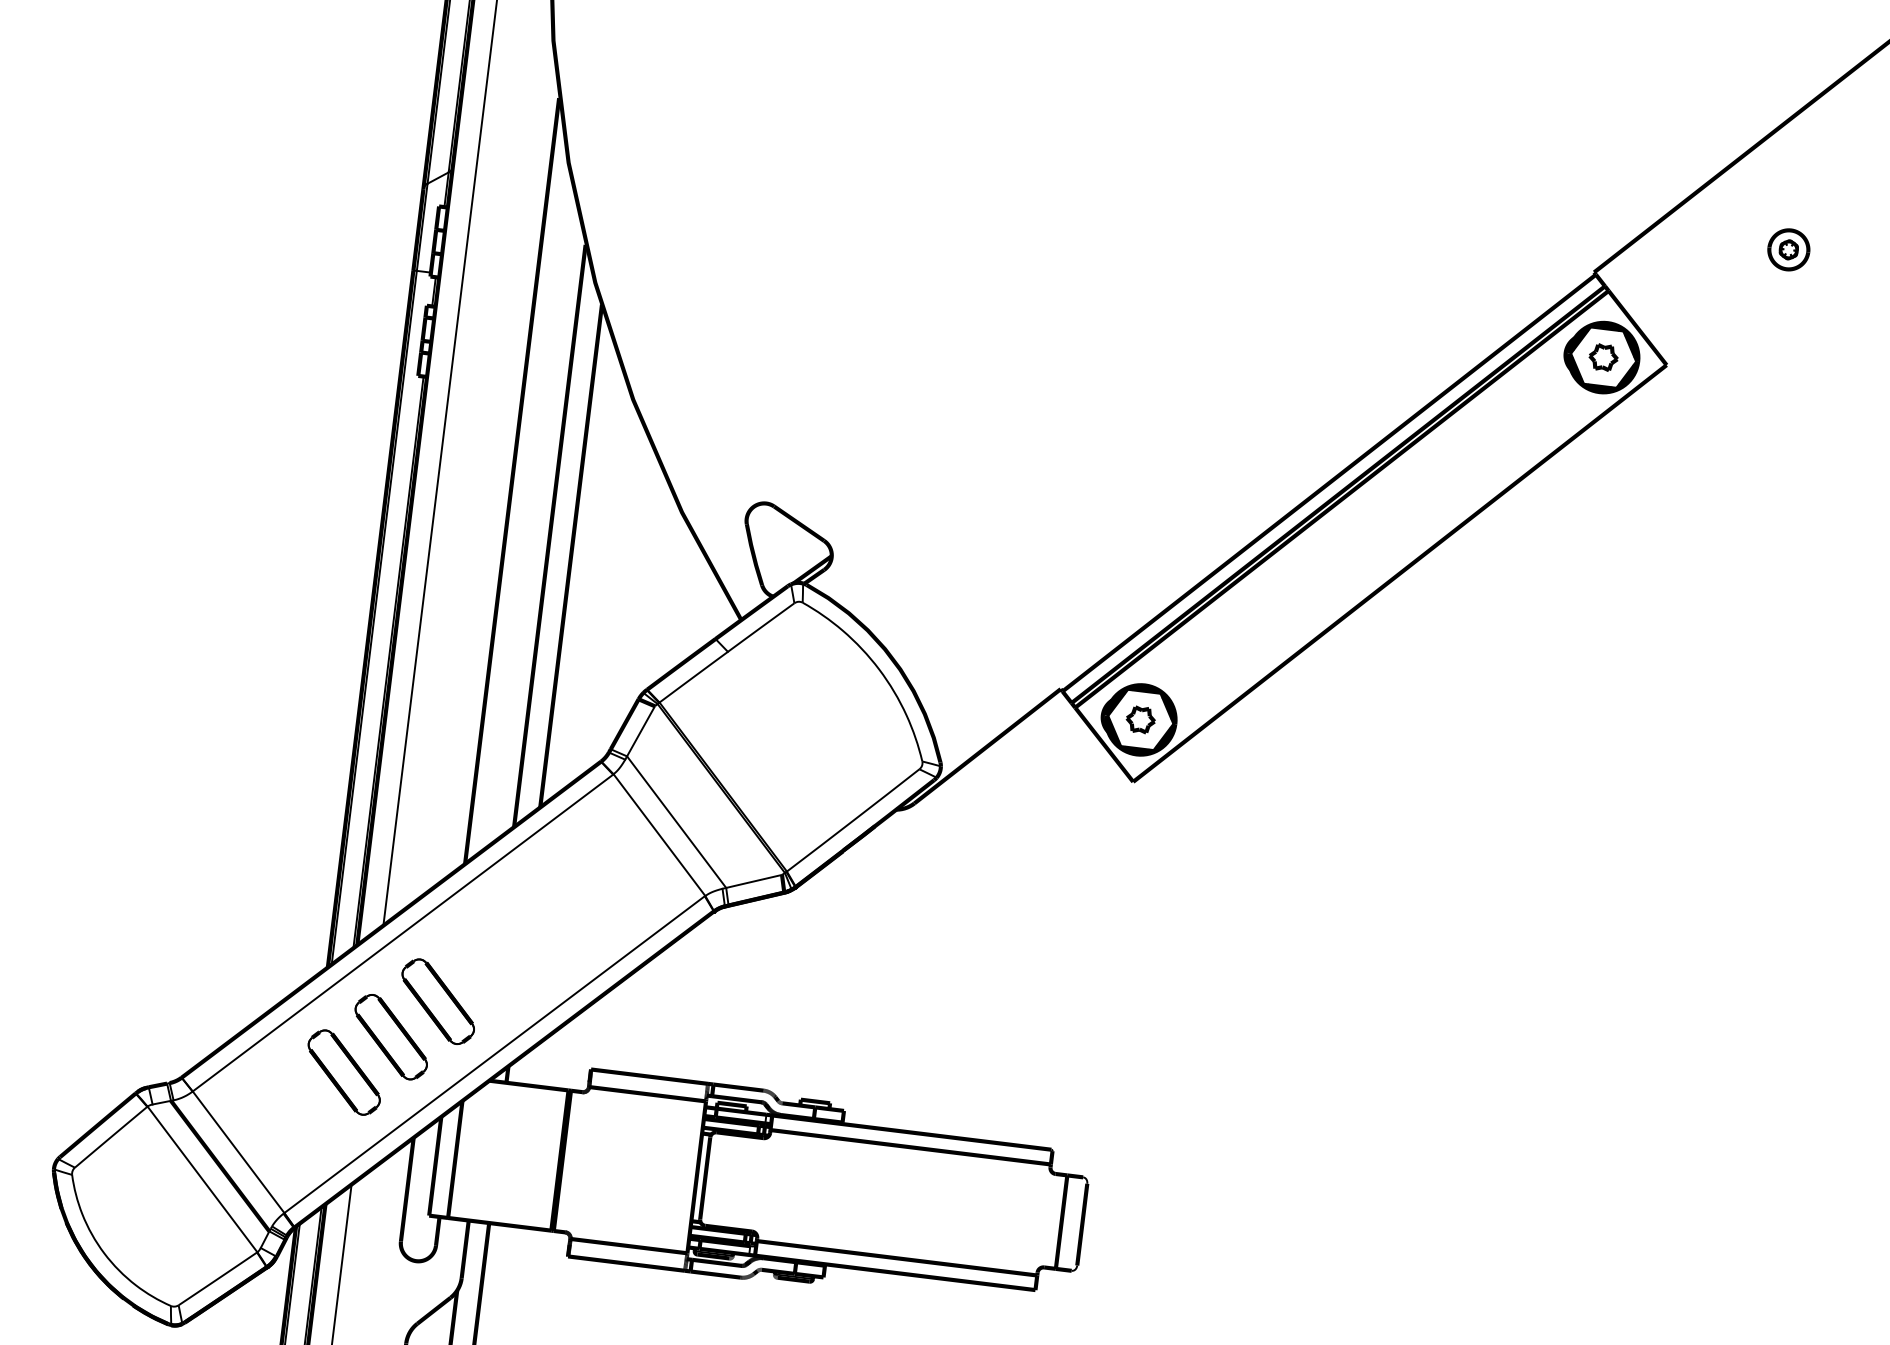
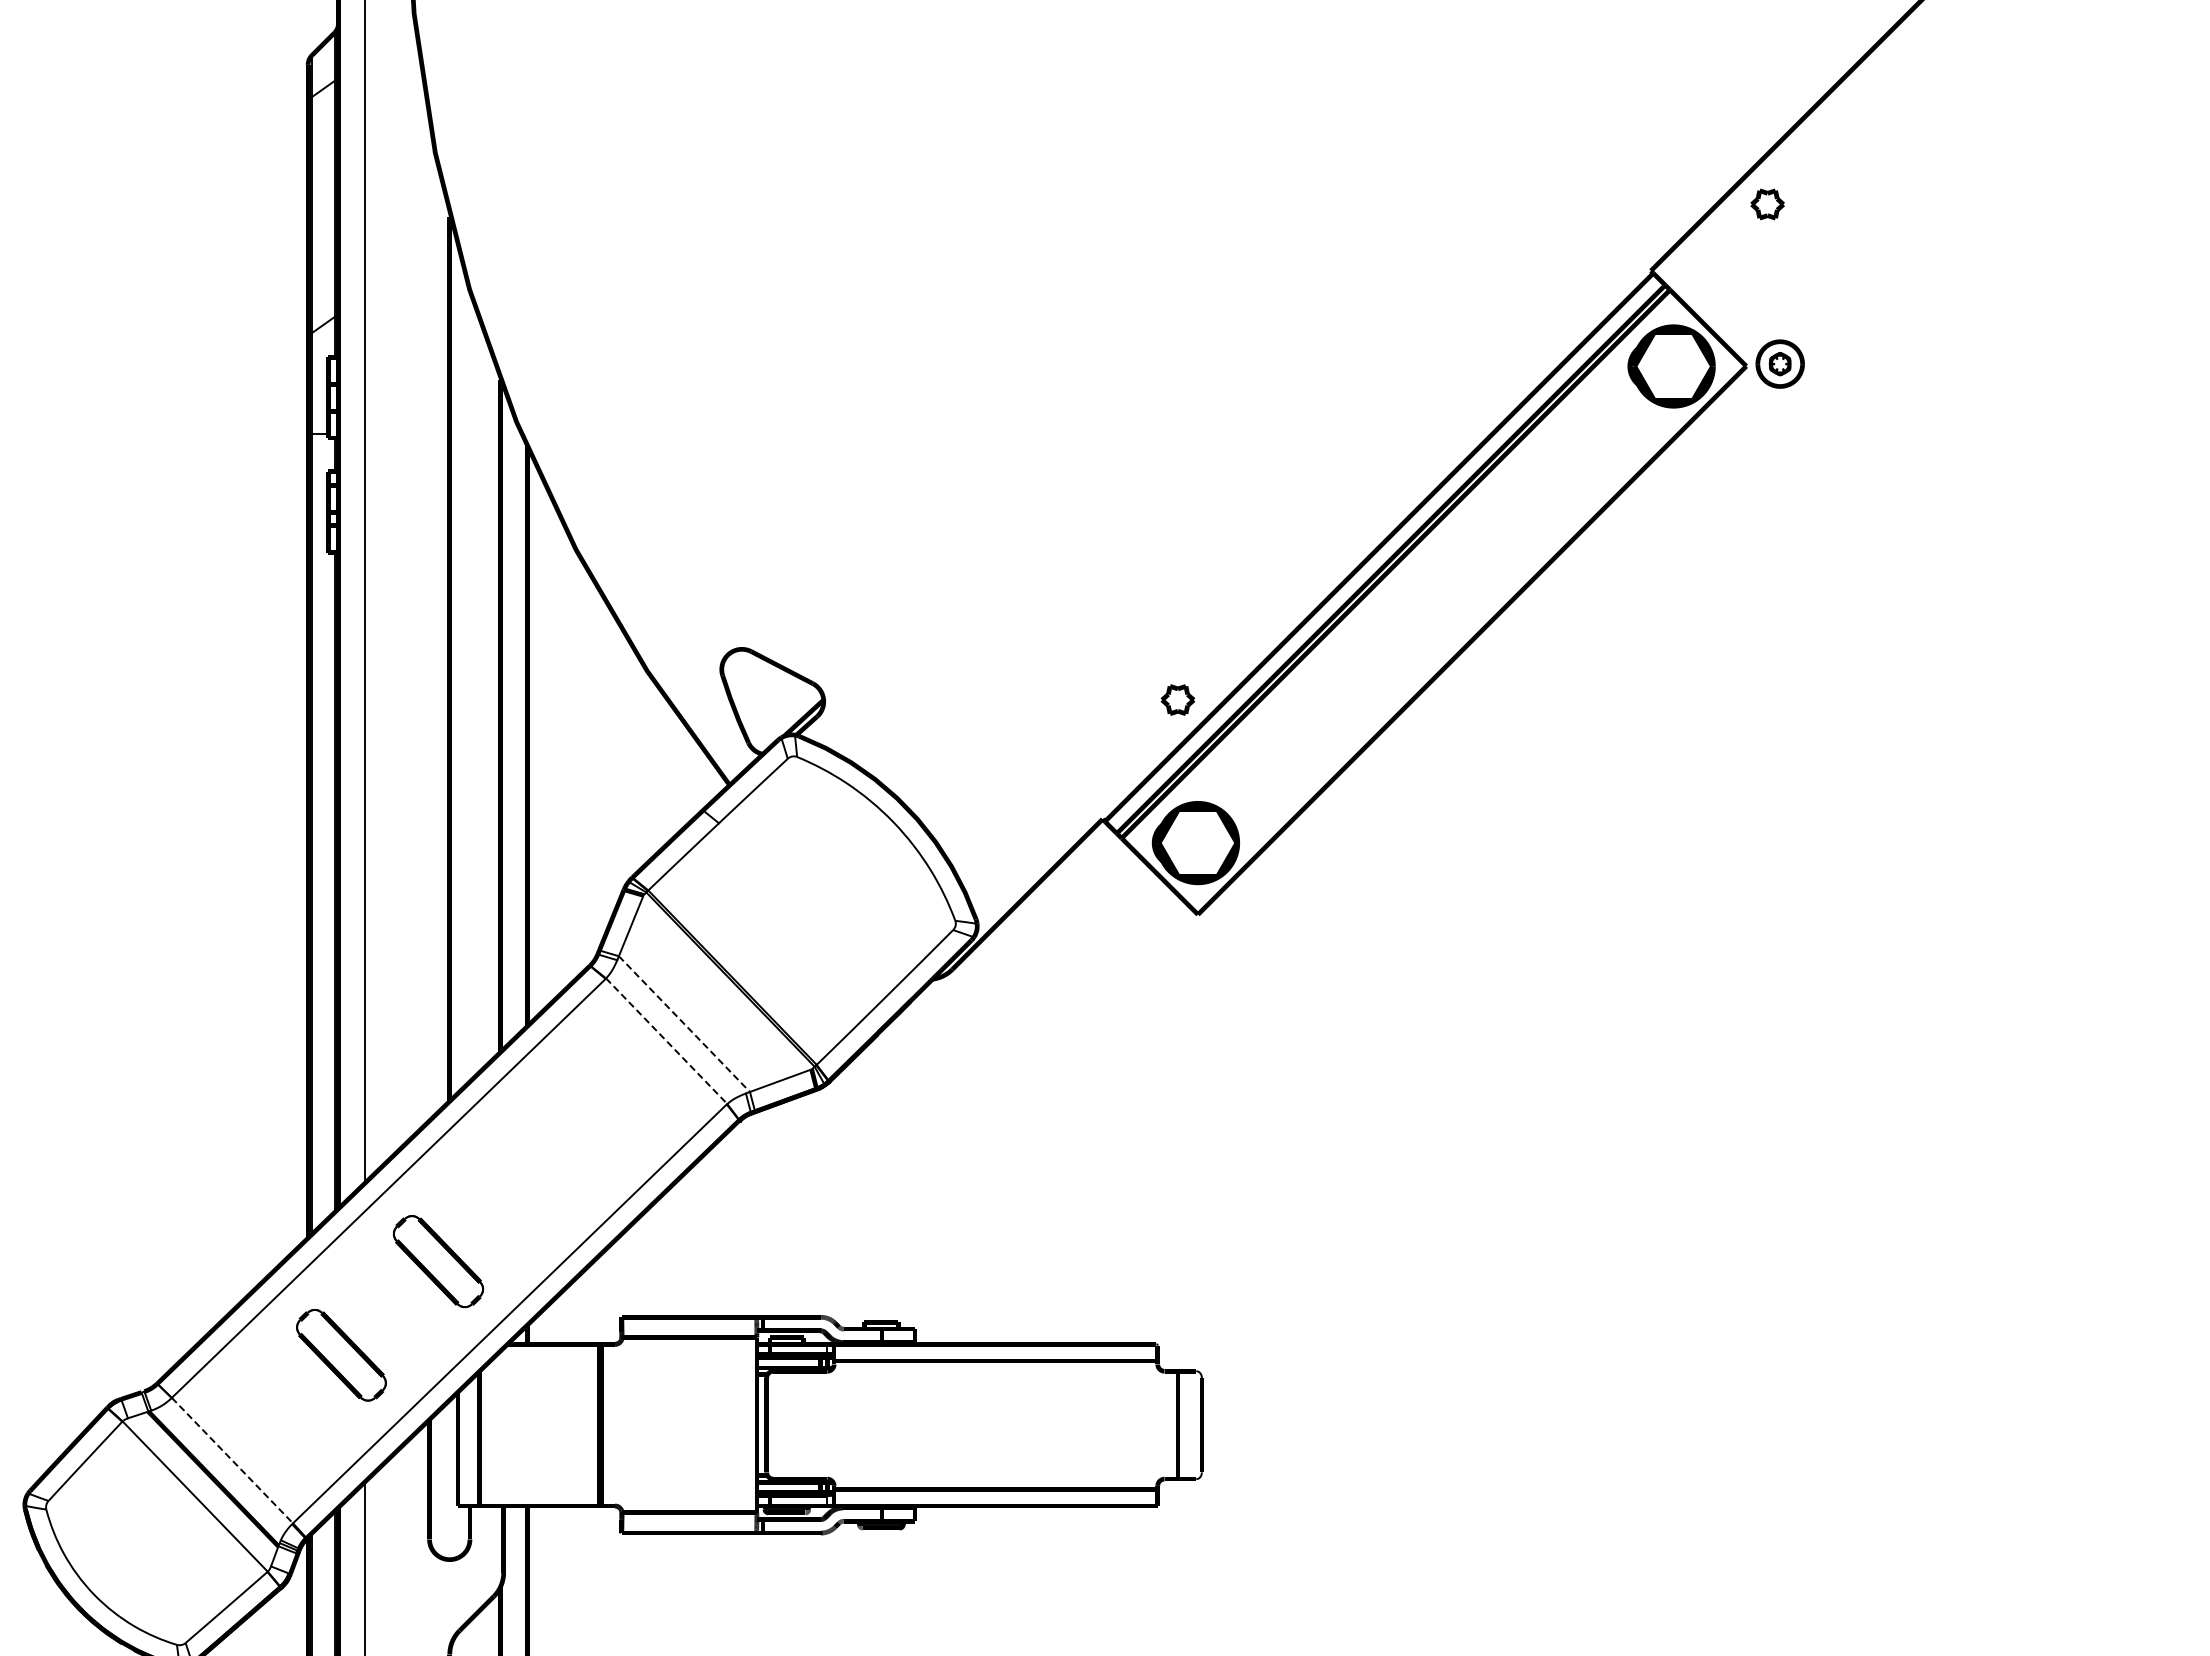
part: (1788, 249) -> (1779, 363), moved
part: (1603, 357) -> (1767, 204), moved
part: (1140, 719) -> (1177, 699), moved
line: (676, 822) -> (684, 1024), solid -> dashed
line: (660, 835) -> (667, 1041), solid -> dashed
part: (390, 1037) -> (389, 1308), removed
line: (238, 1152) -> (232, 1460), solid -> dashed

